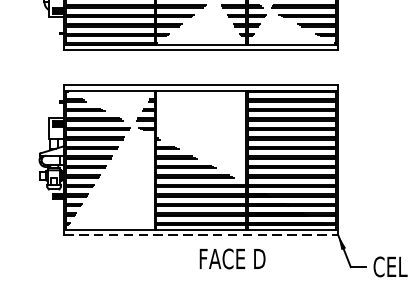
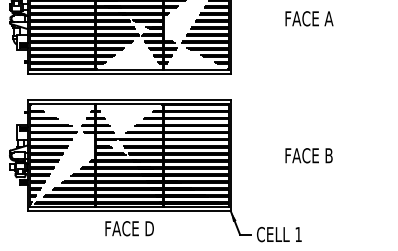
hatch: (159, 157) -> (98, 153), added
line: (201, 235) -> (129, 211), dashed -> solid
text: (232, 258) -> (129, 228), moved

